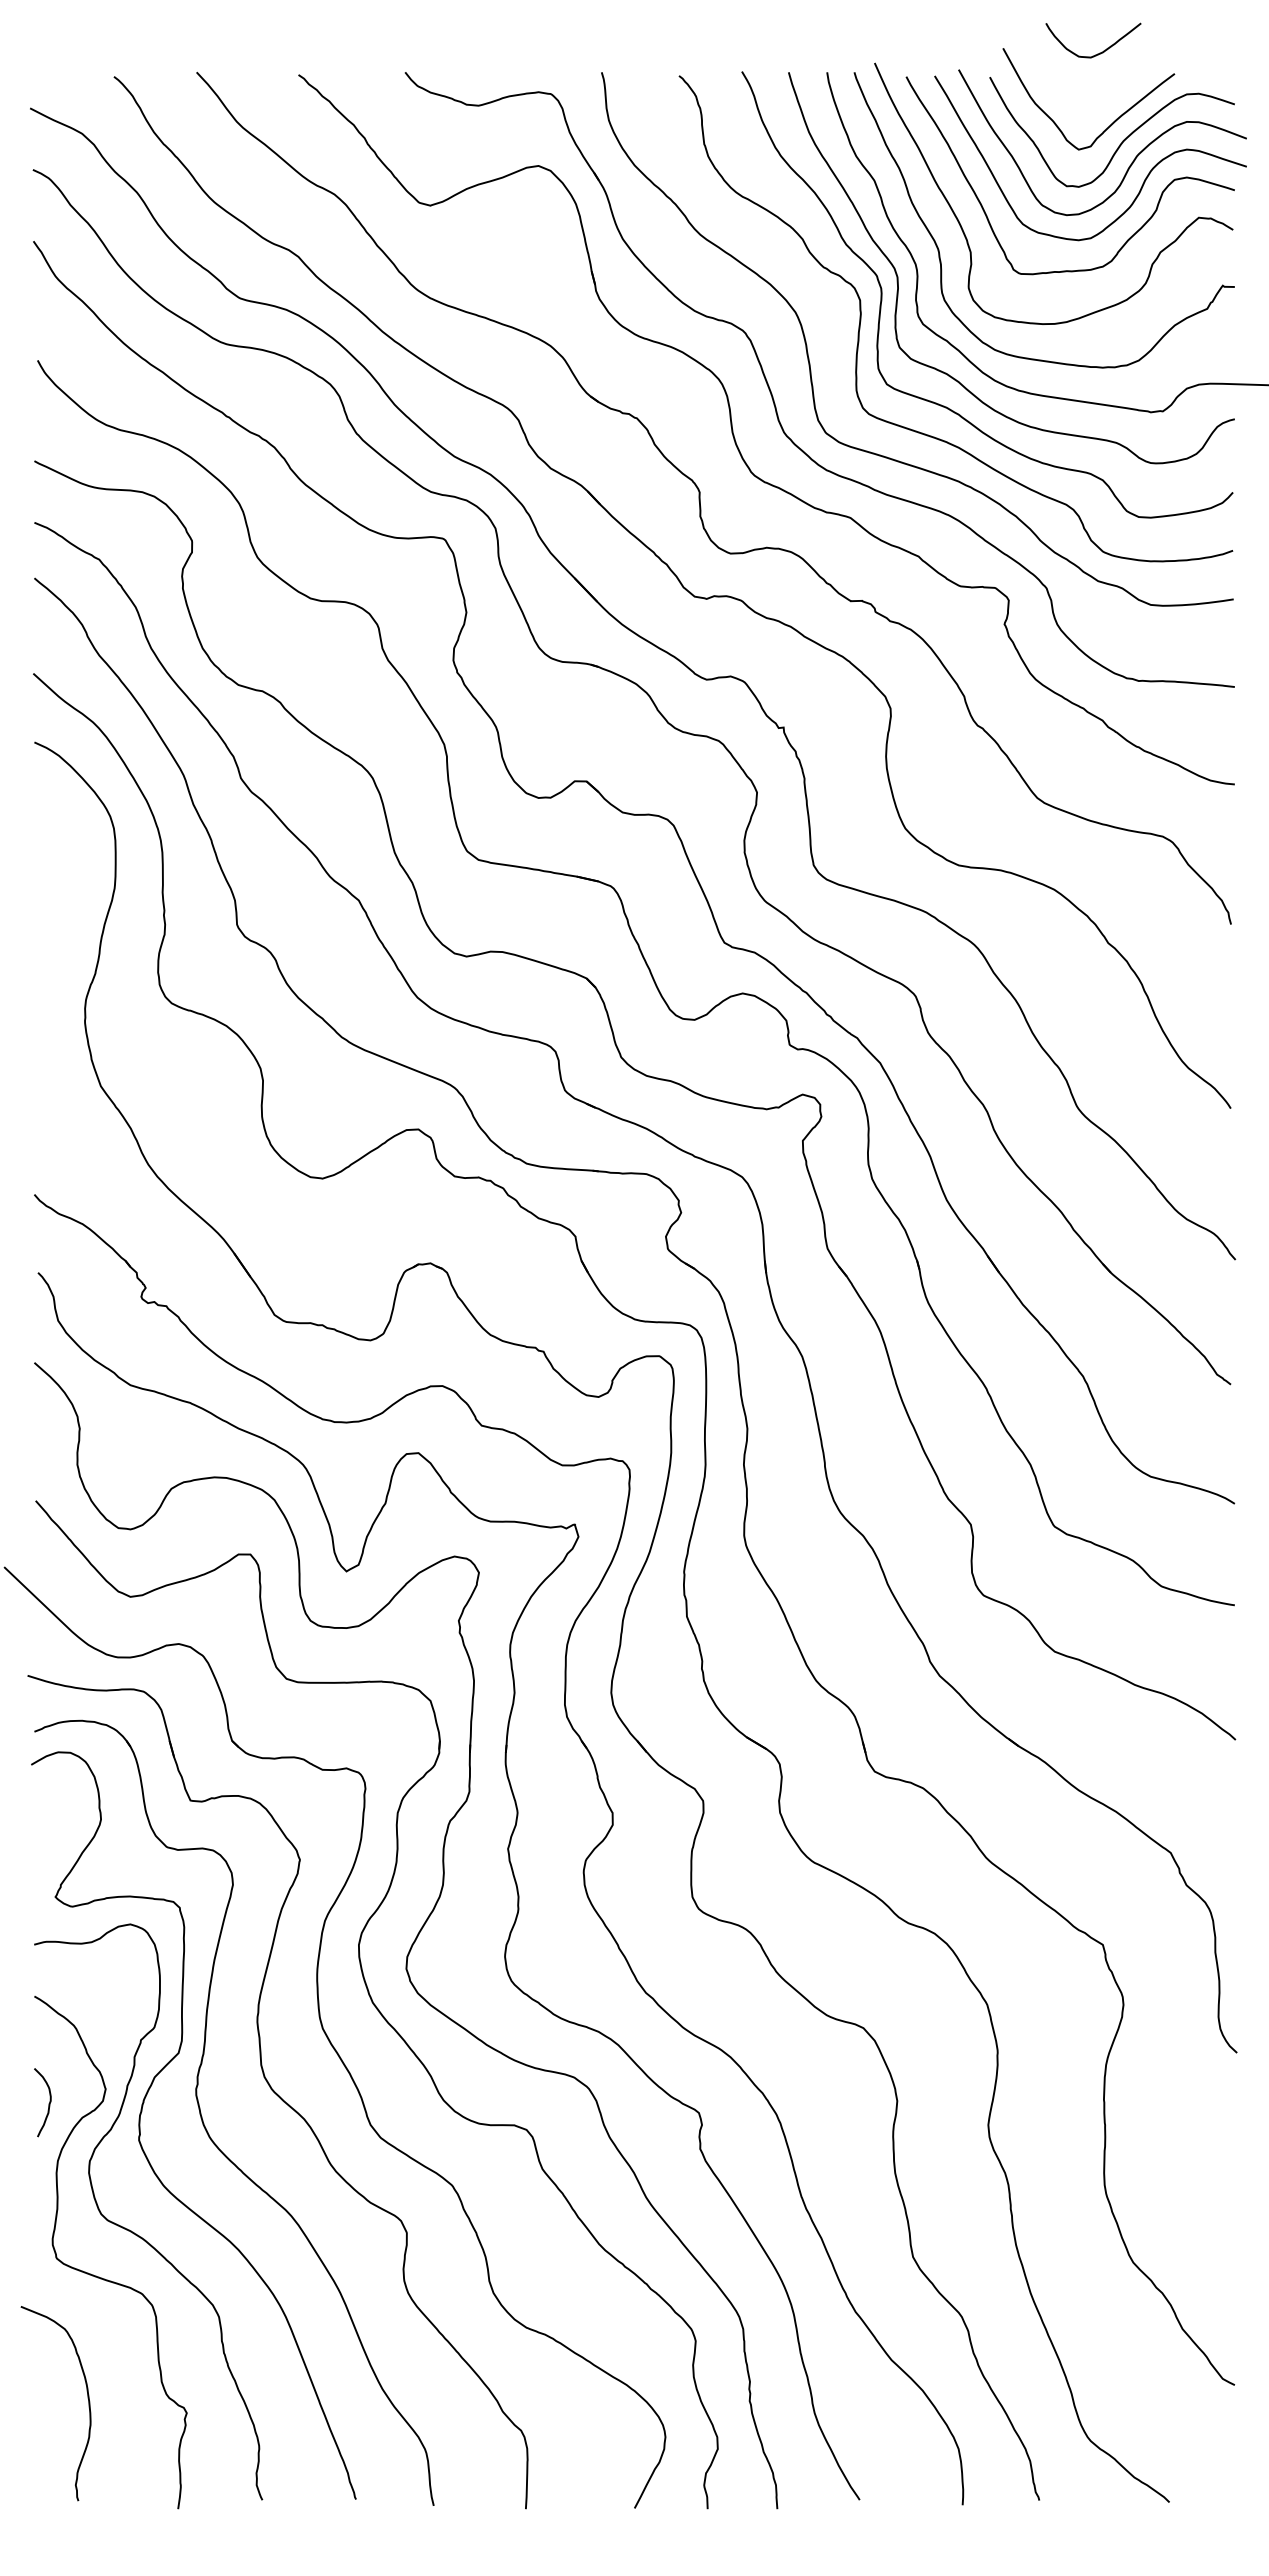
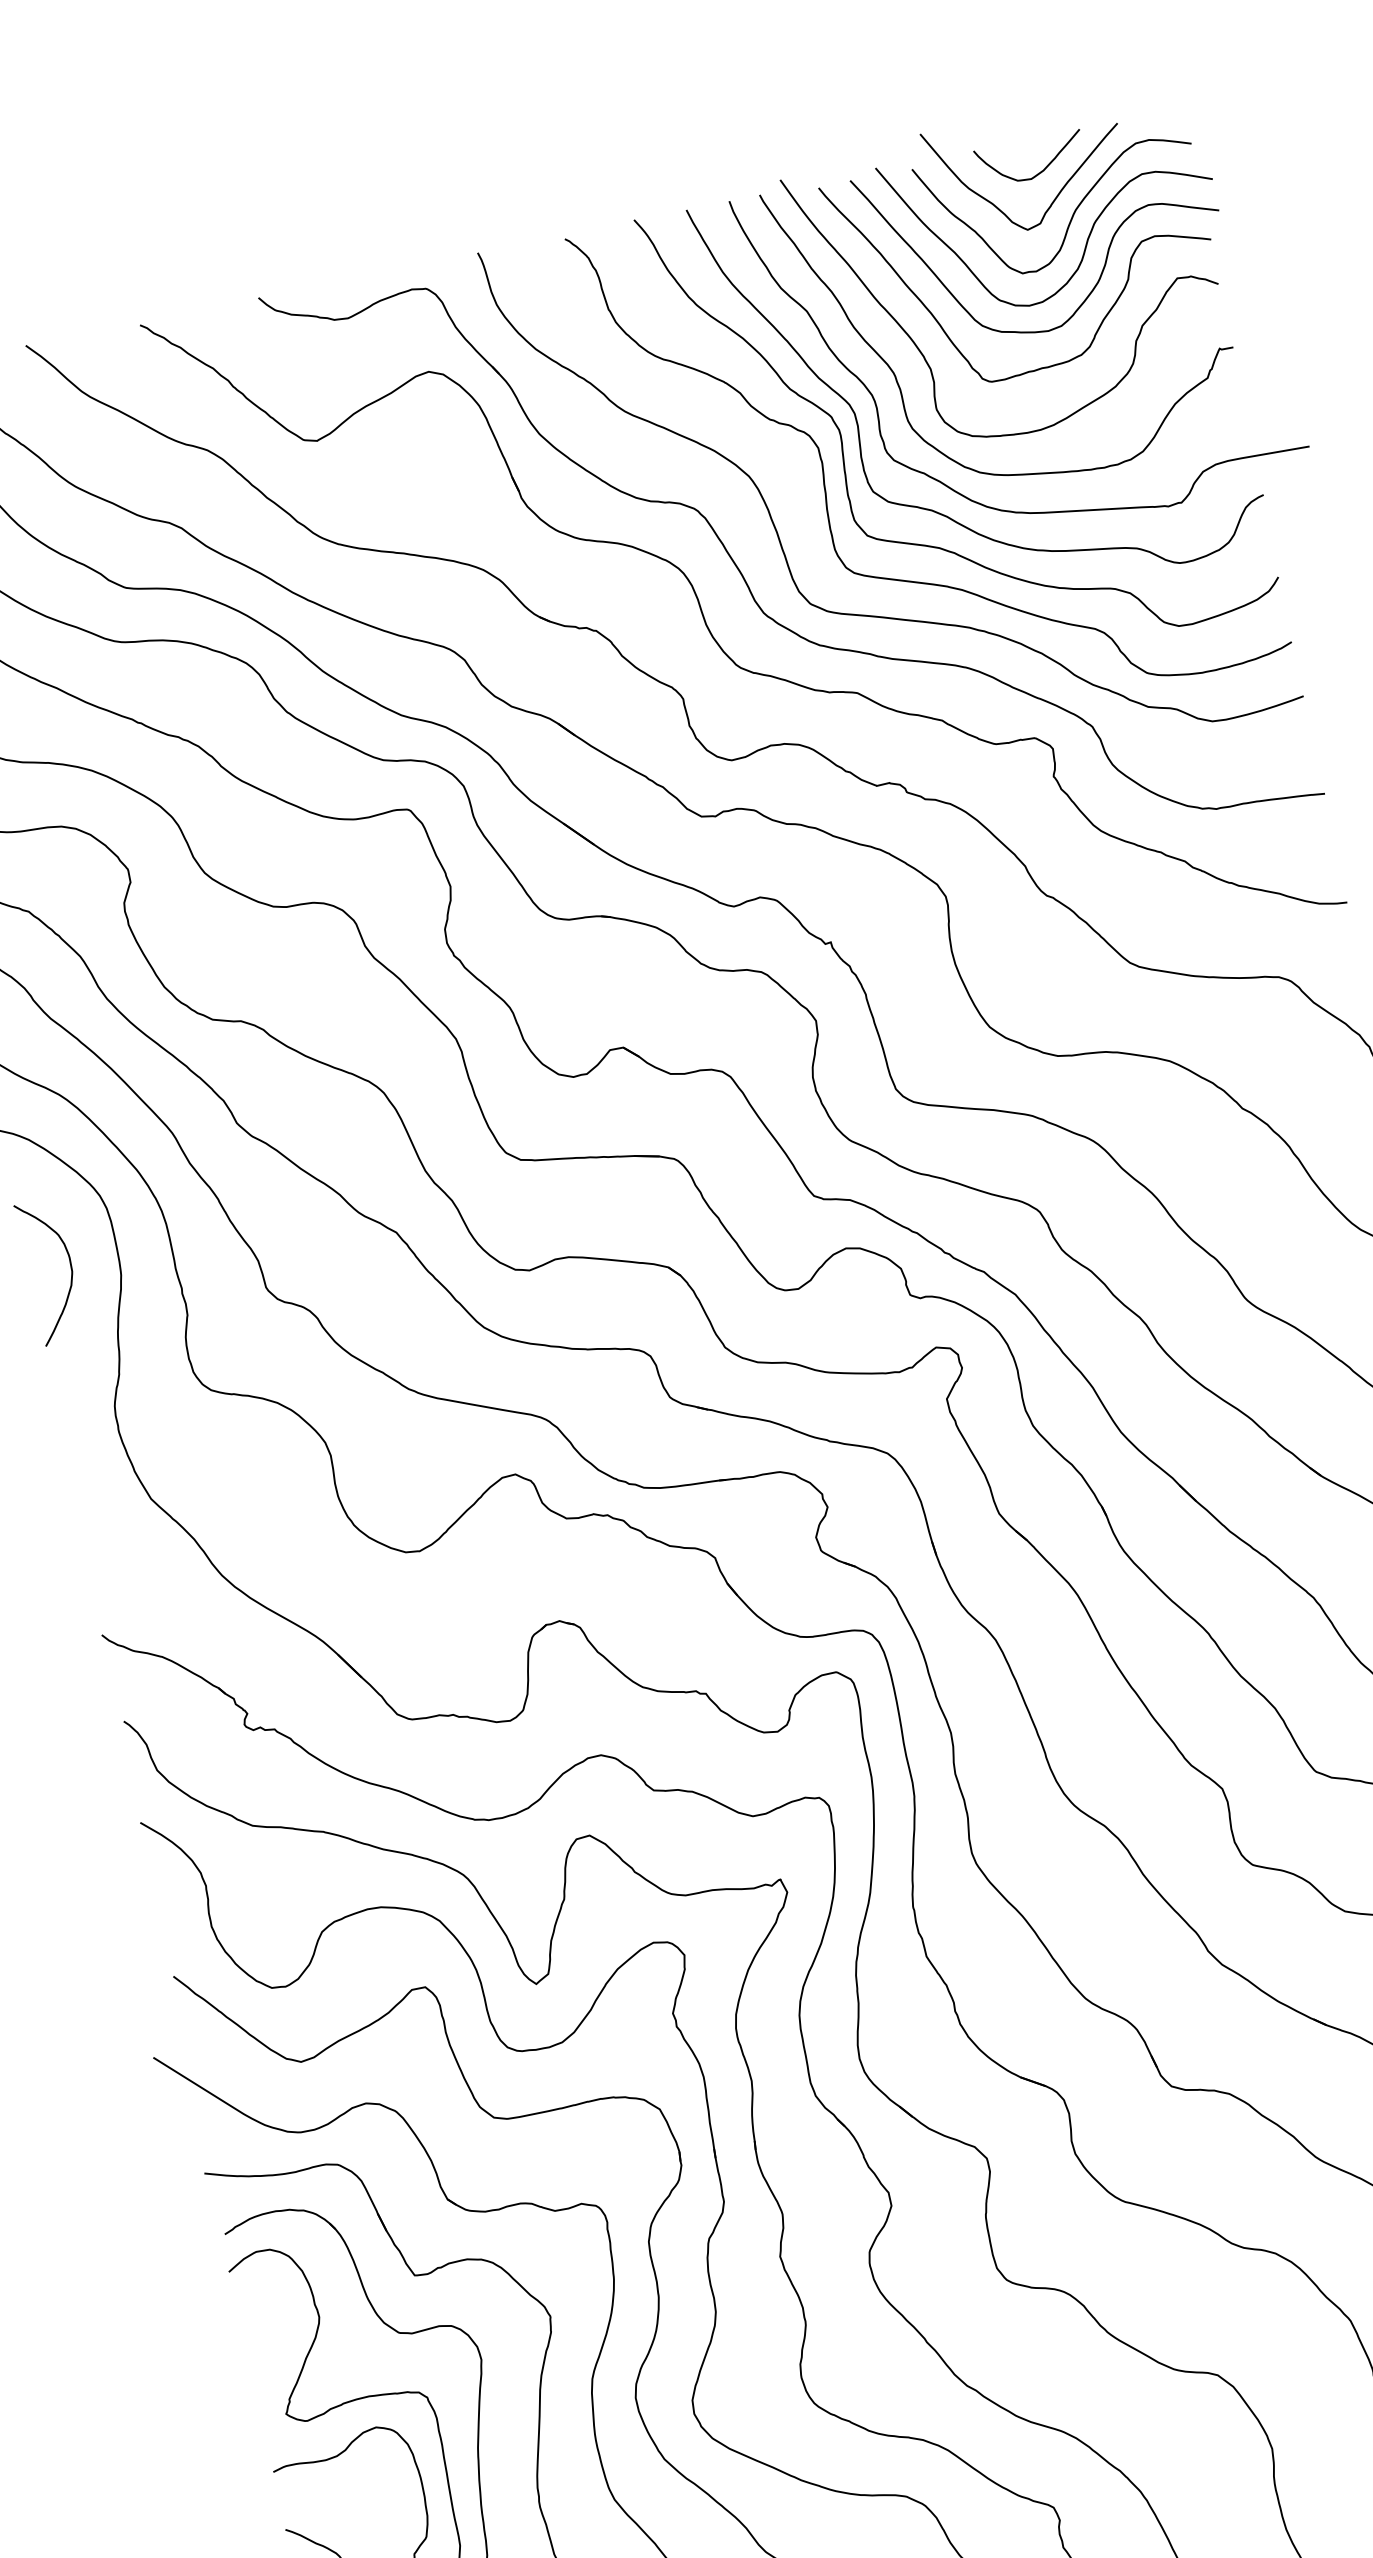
curve: (1099, 52) -> (1039, 171), moved
curve: (72, 872) -> (70, 1266), added

